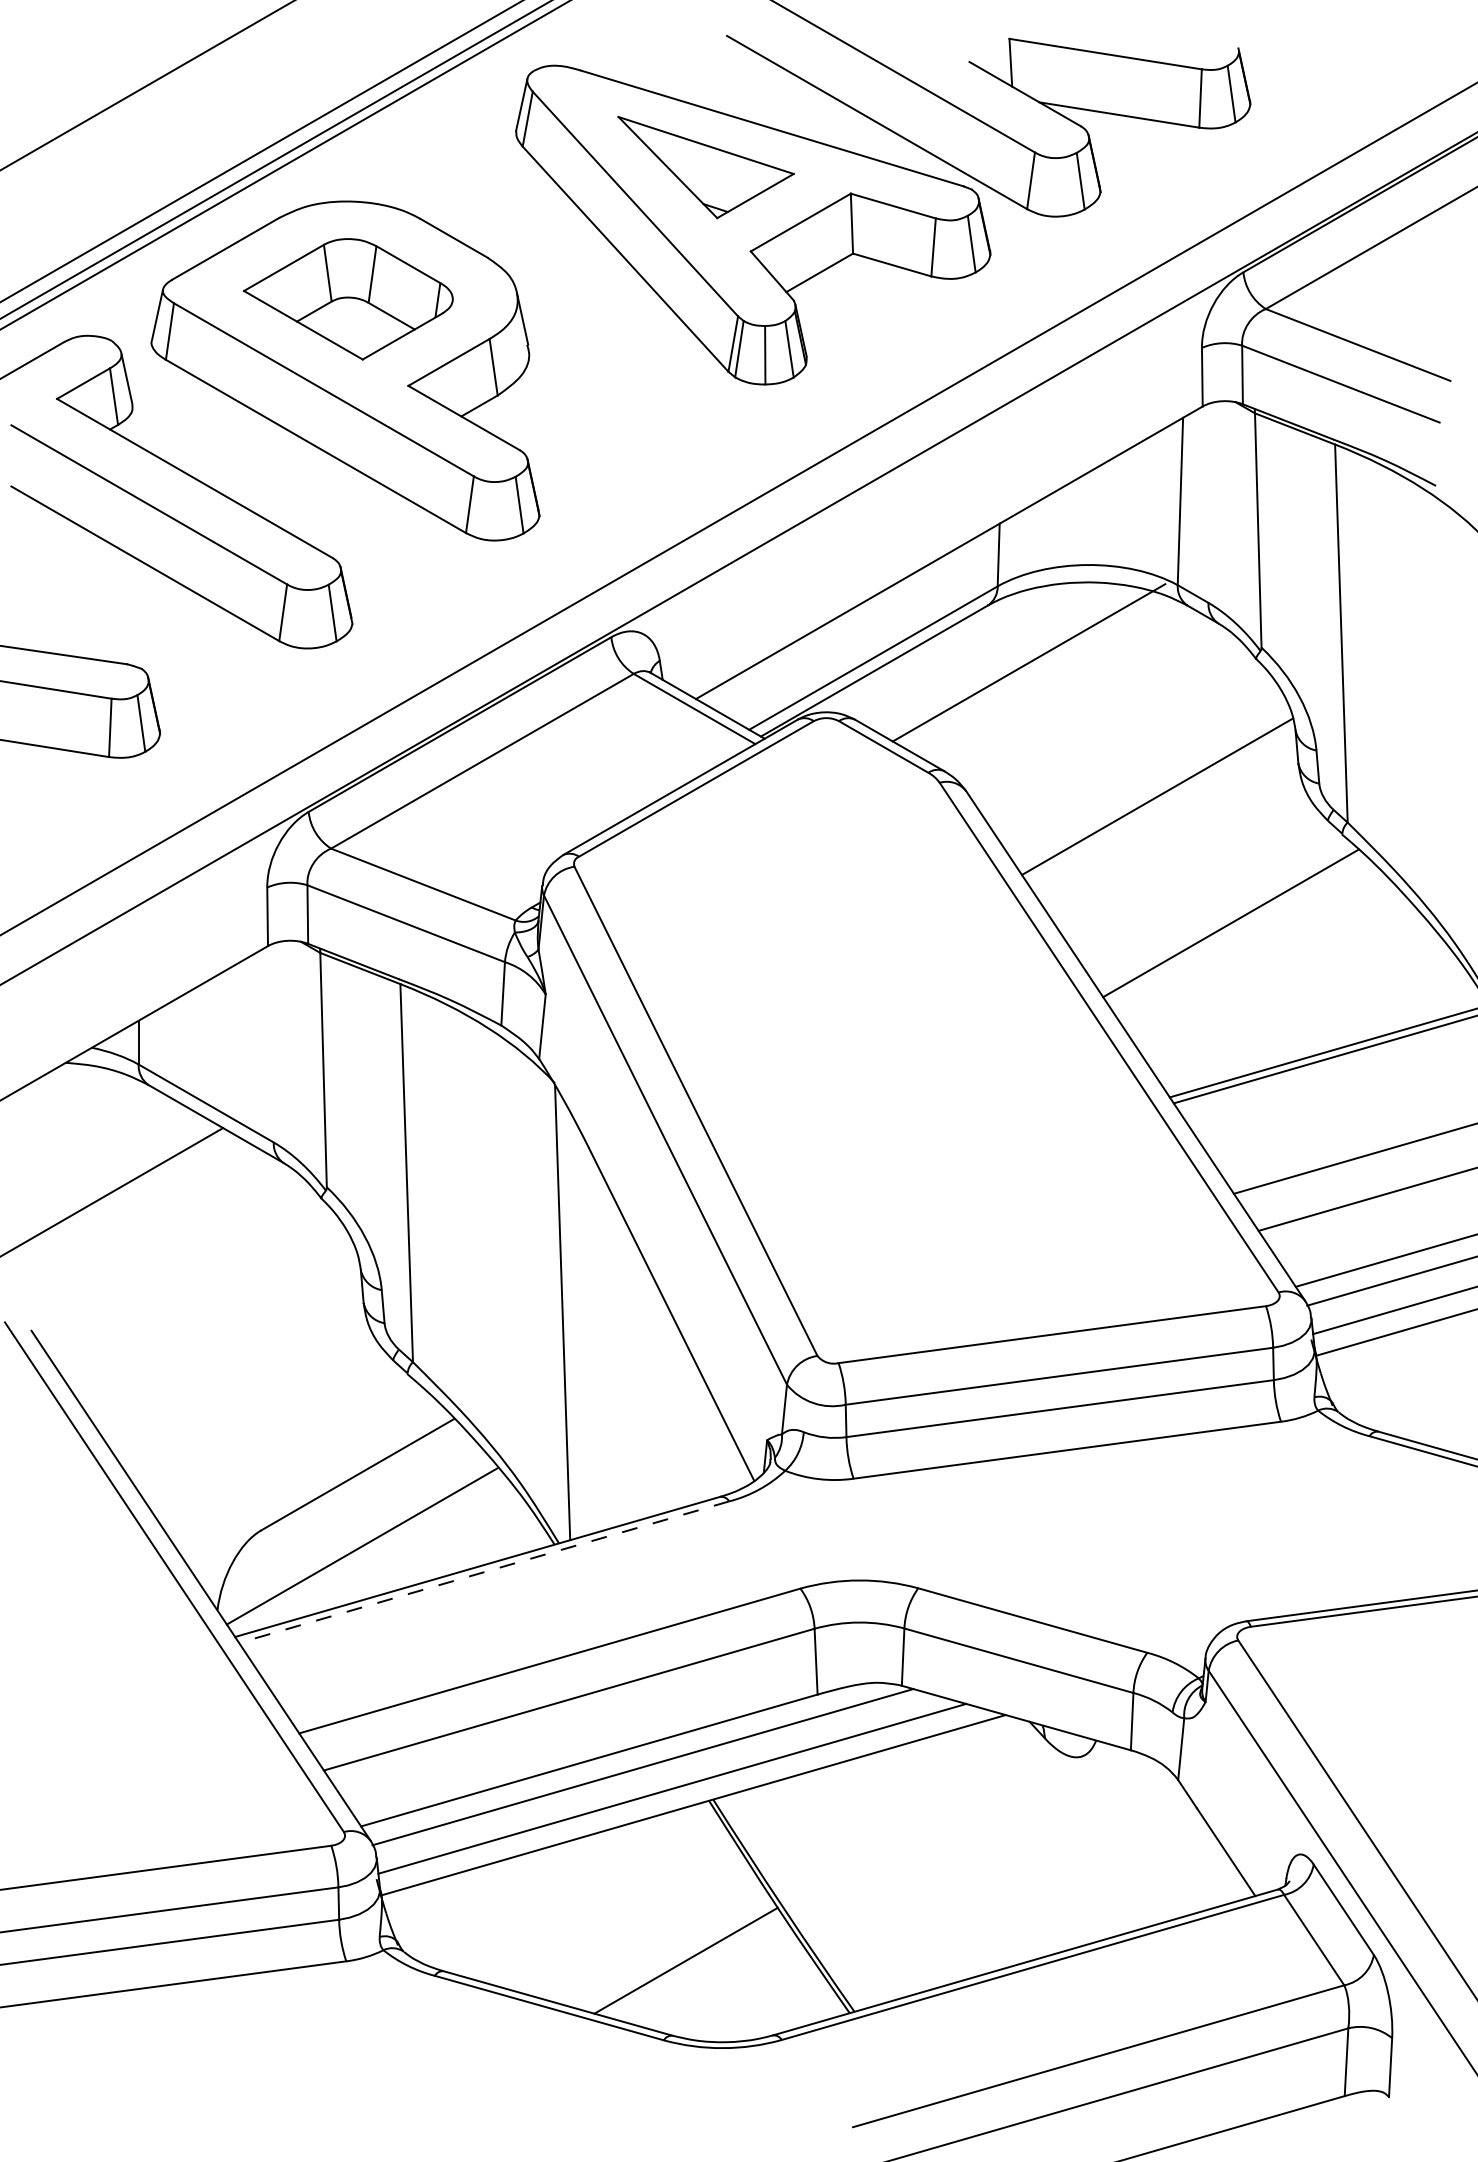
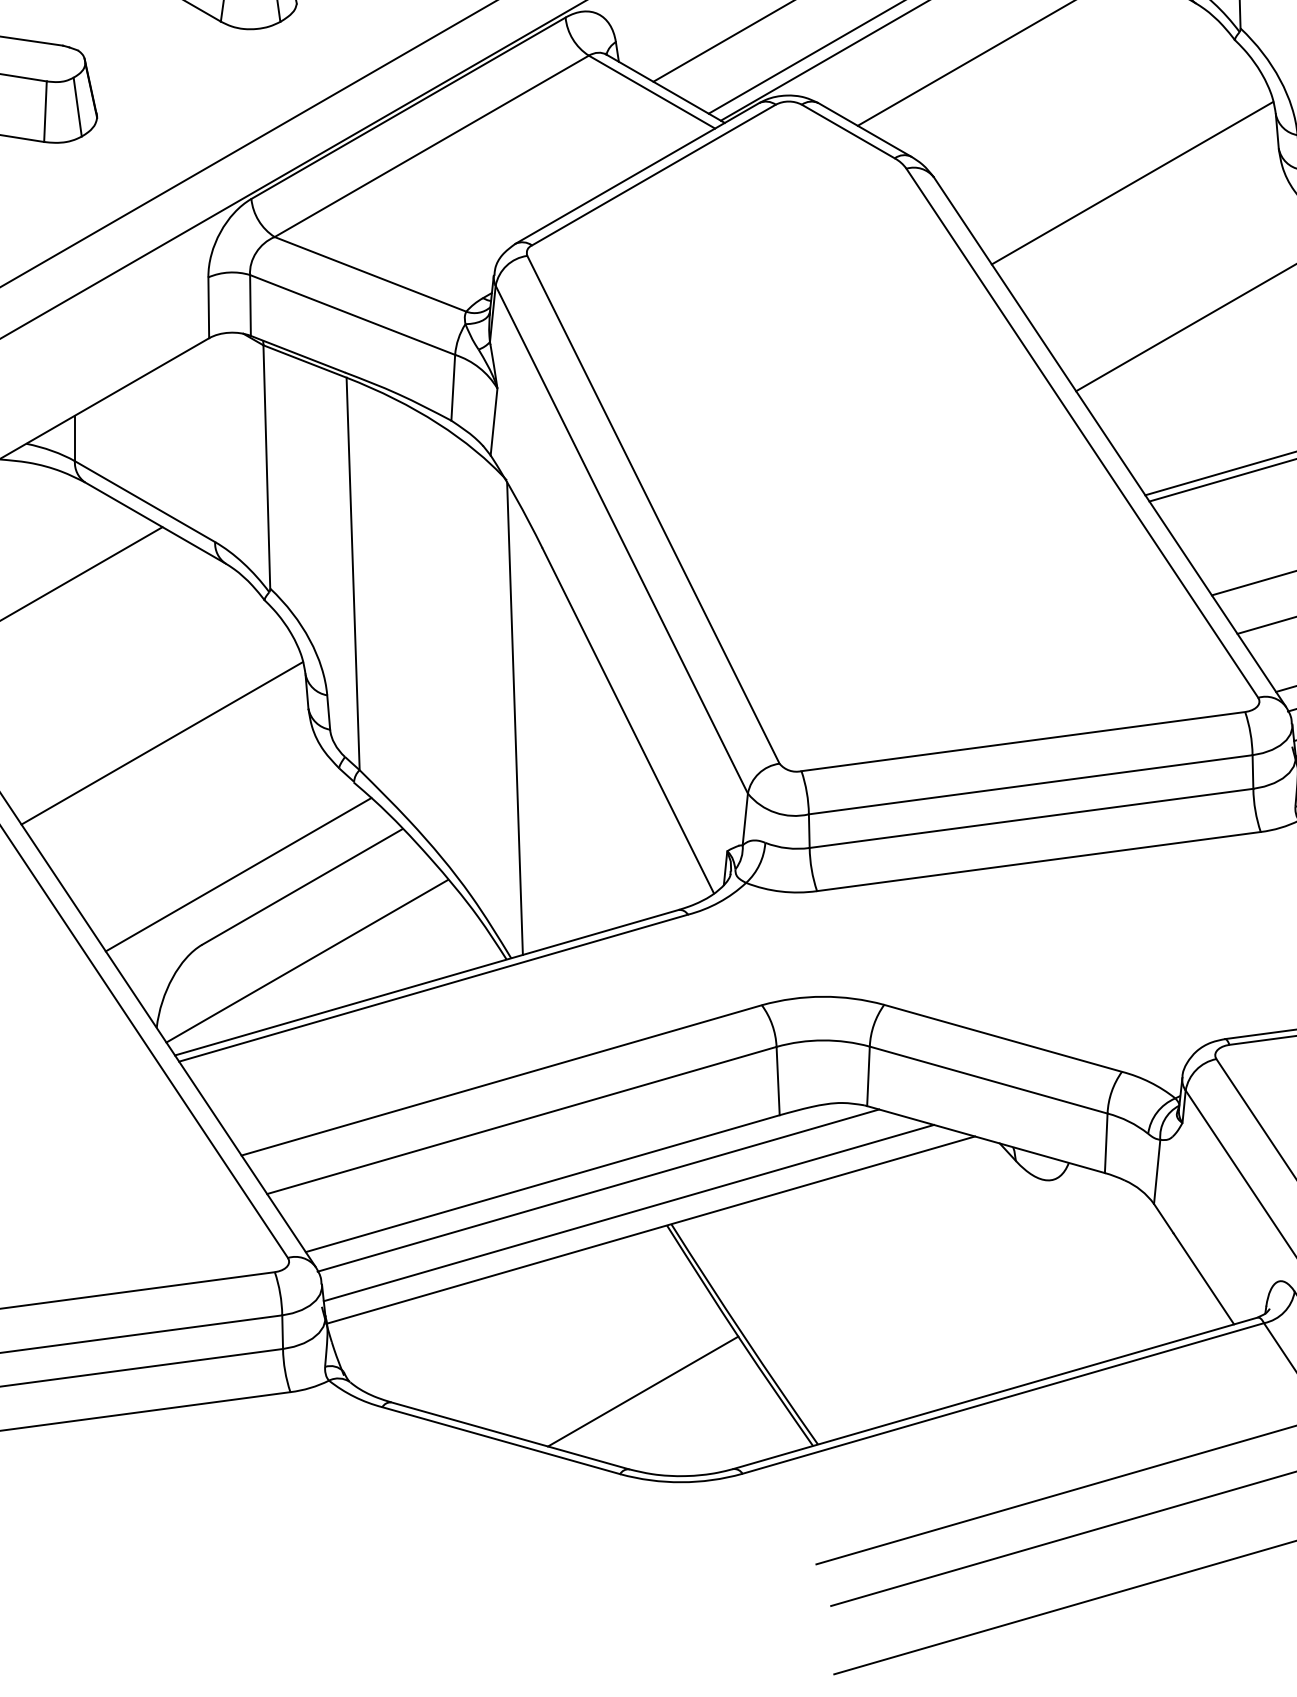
line: (222, 1336) -> (161, 743), added
line: (296, 1462) -> (238, 874), added
line: (483, 1572) -> (432, 988), dashed -> solid

